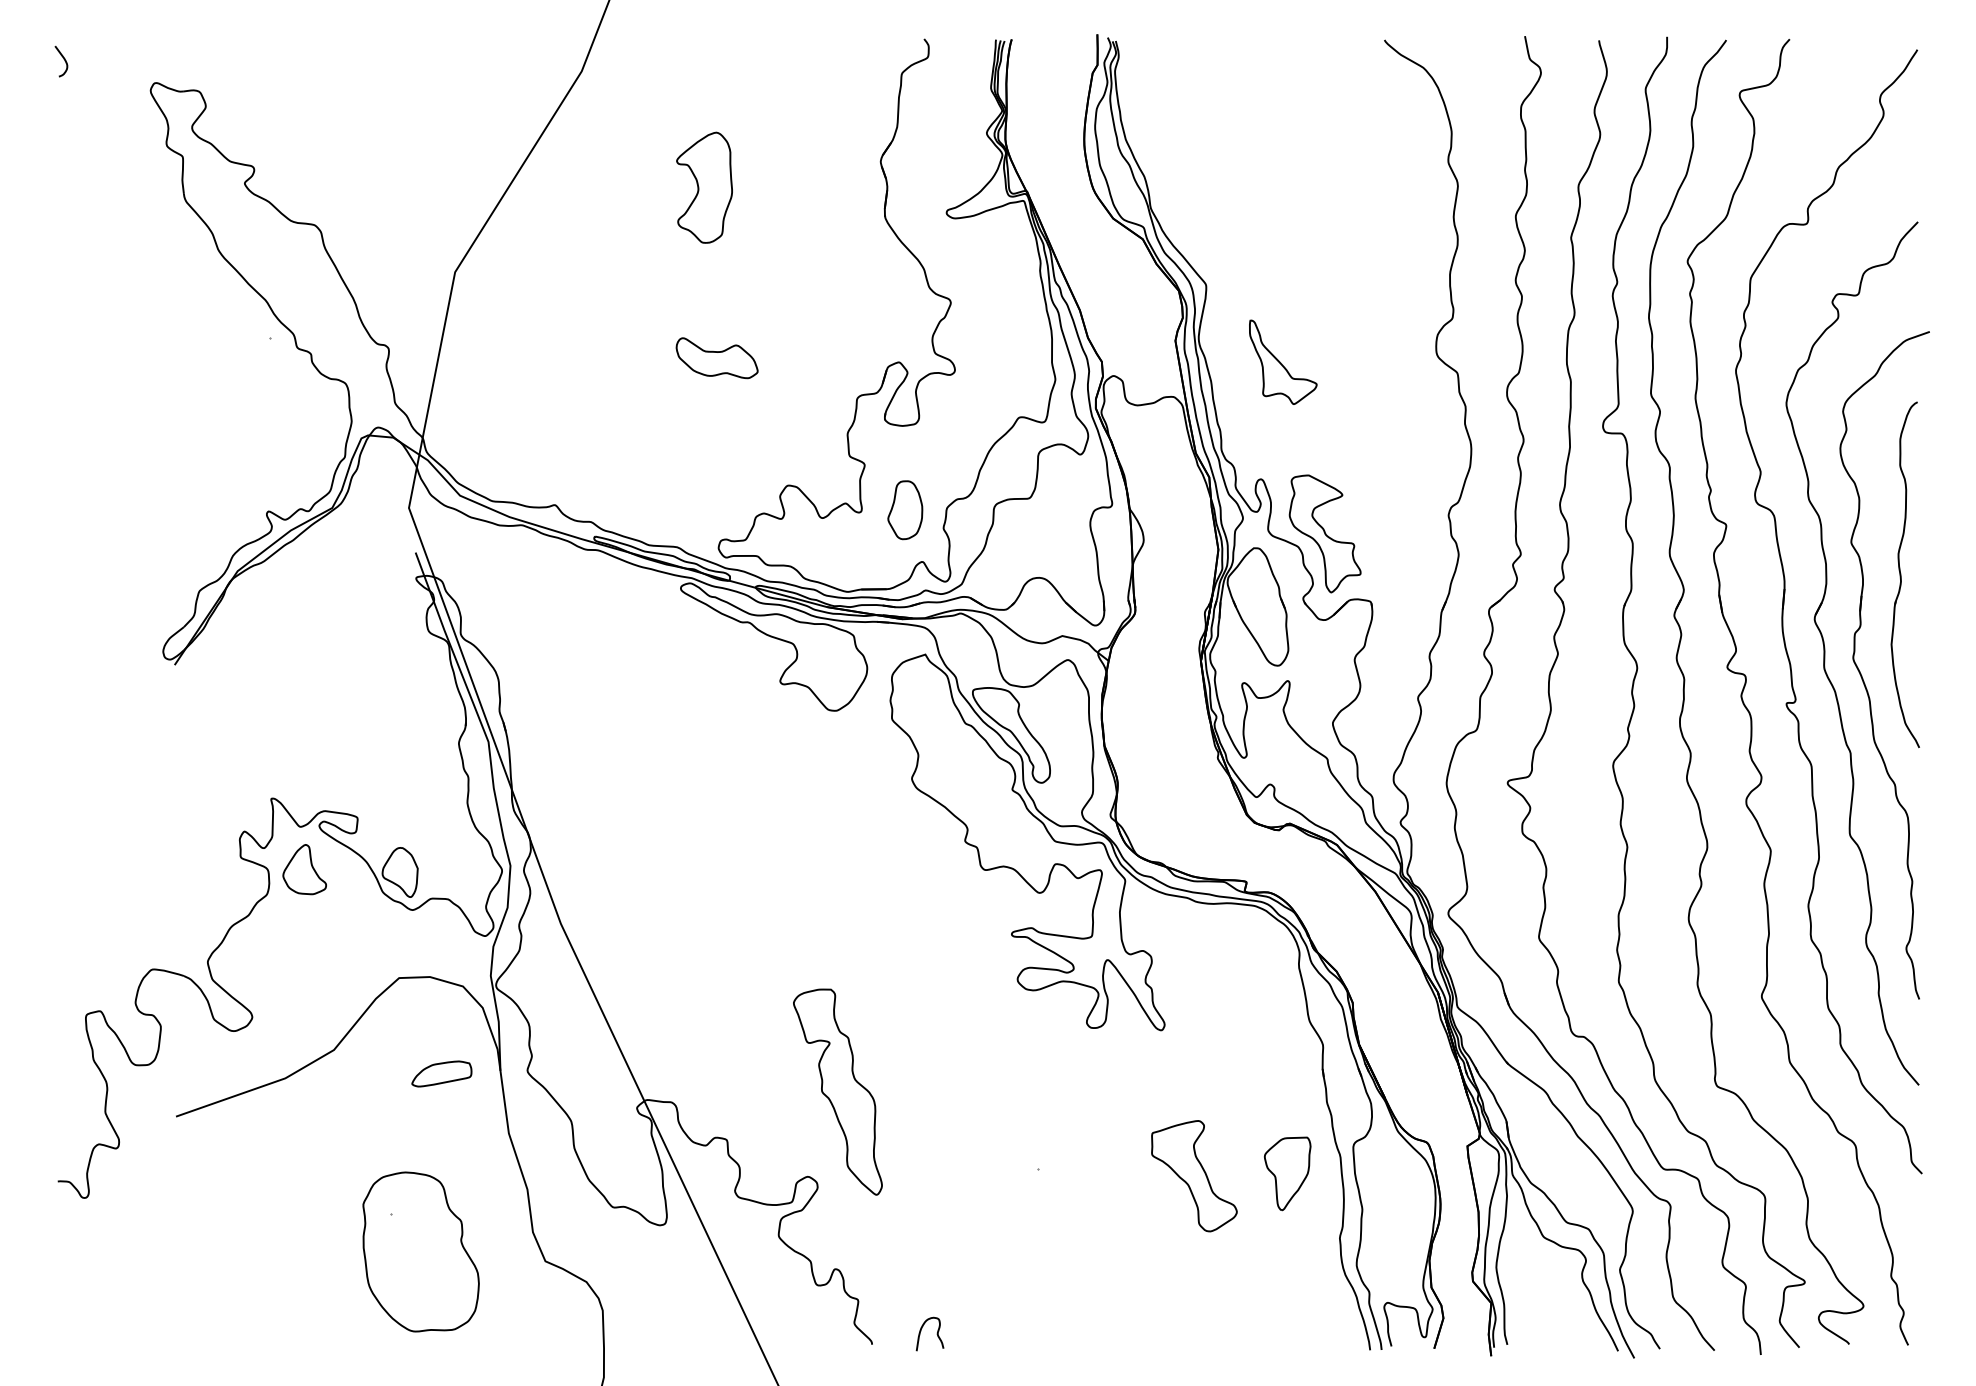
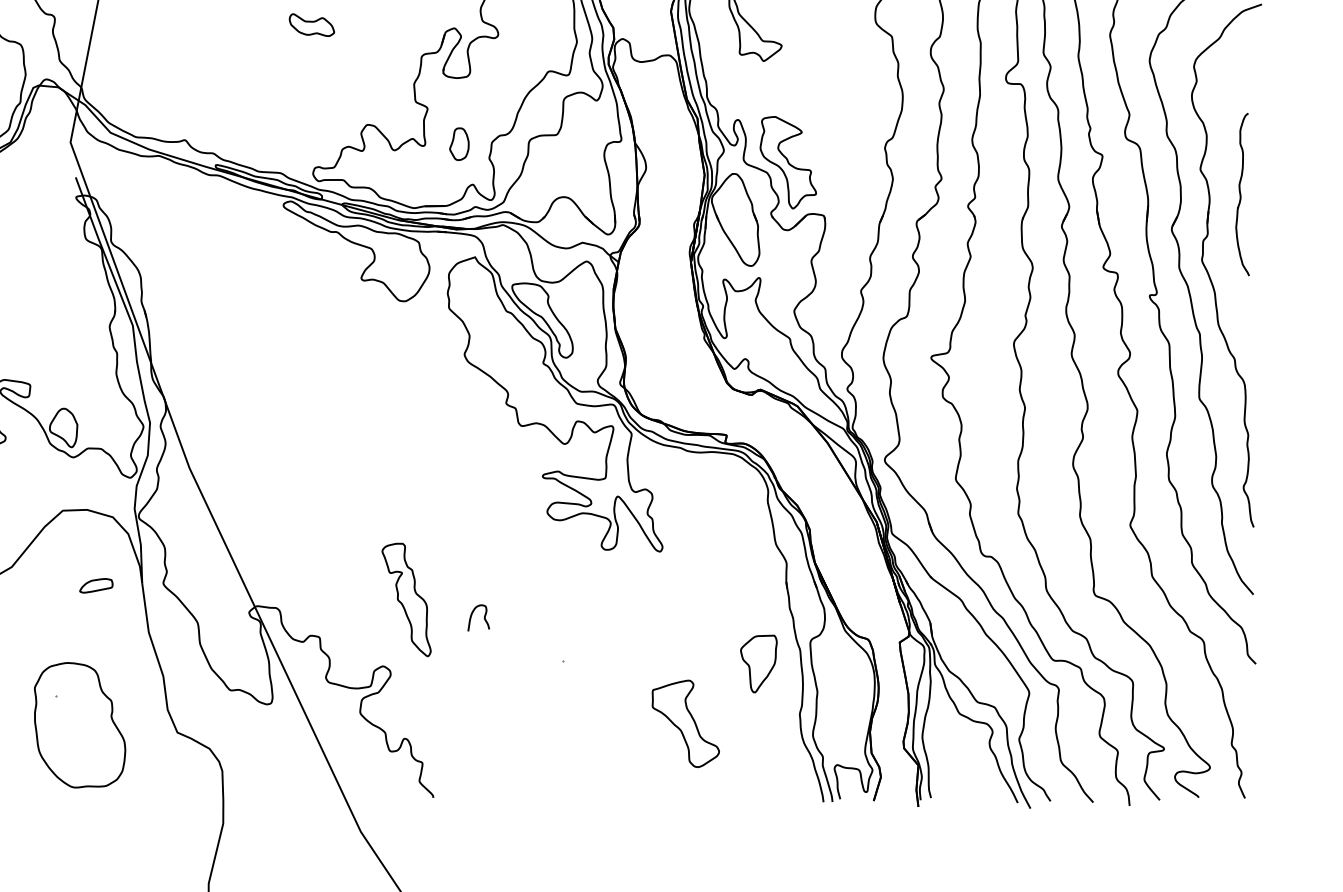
part: (716, 358) -> (311, 25), size x0.7
part: (905, 510) -> (459, 144), size x0.7
part: (1904, 574) -> (1242, 194), size x0.6
part: (441, 1073) -> (96, 585), size x0.7
part: (837, 1091) -> (406, 599), size x0.7
part: (1194, 1176) -> (685, 724), moved
curve: (936, 1333) -> (483, 617), moved

